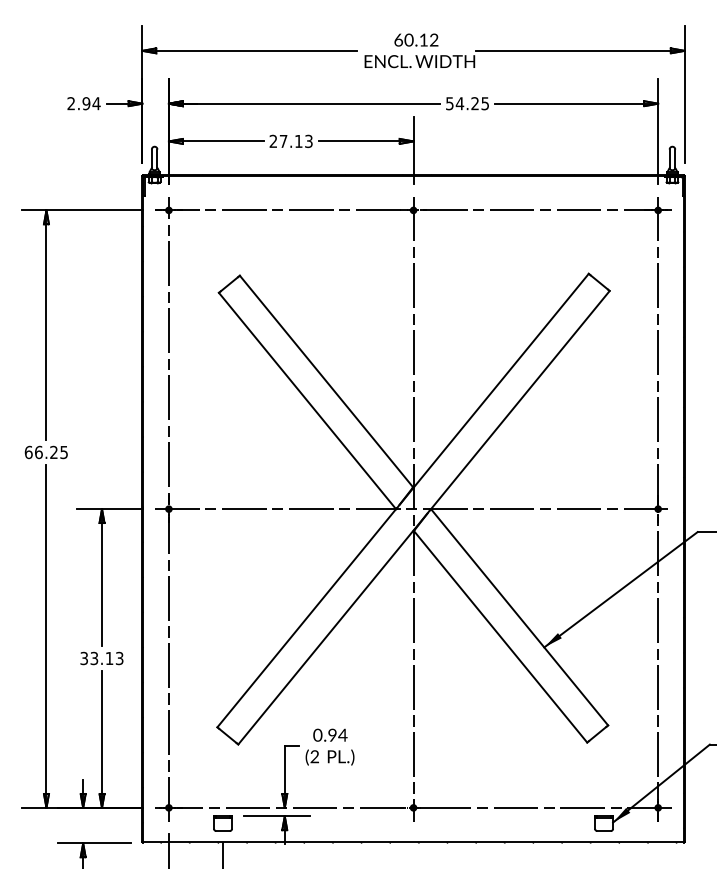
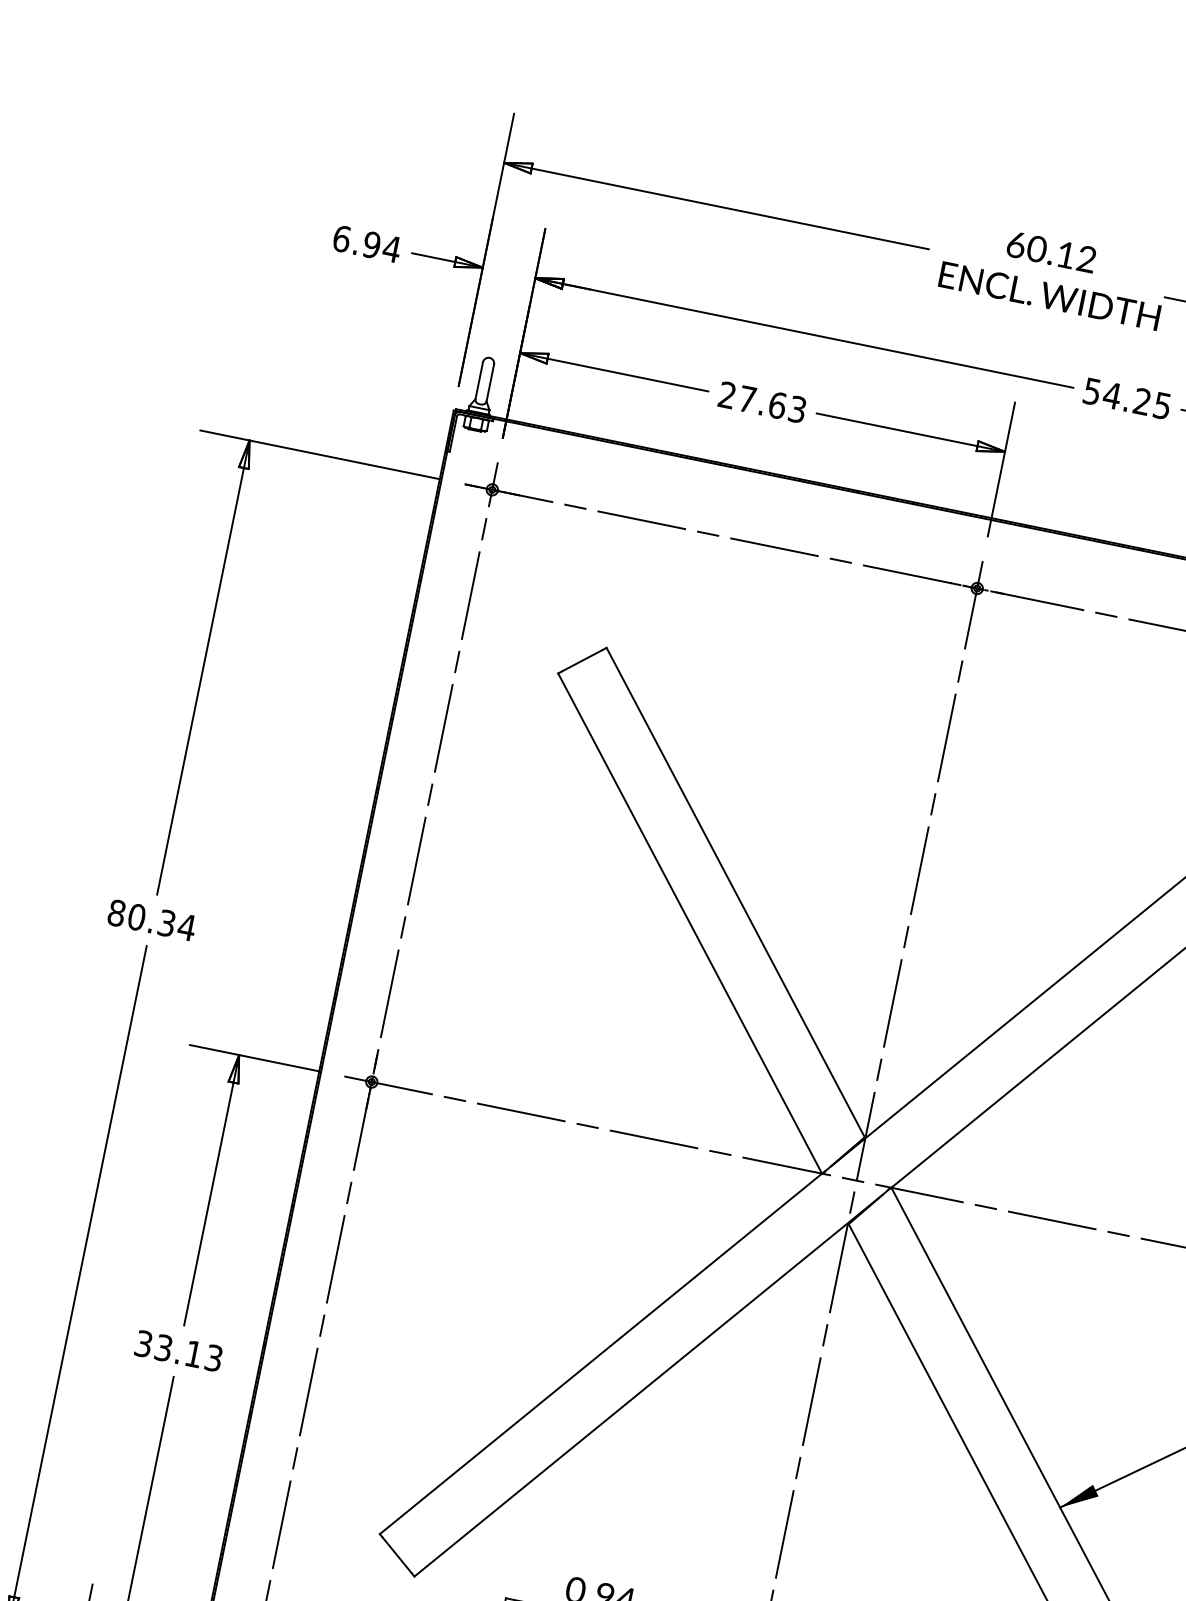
text: (71, 103) -> (342, 238), 2.94 -> 6.94
text: (298, 140) -> (777, 403), 27.13 -> 27.63
text: (46, 452) -> (151, 920), 66.25 -> 80.34

